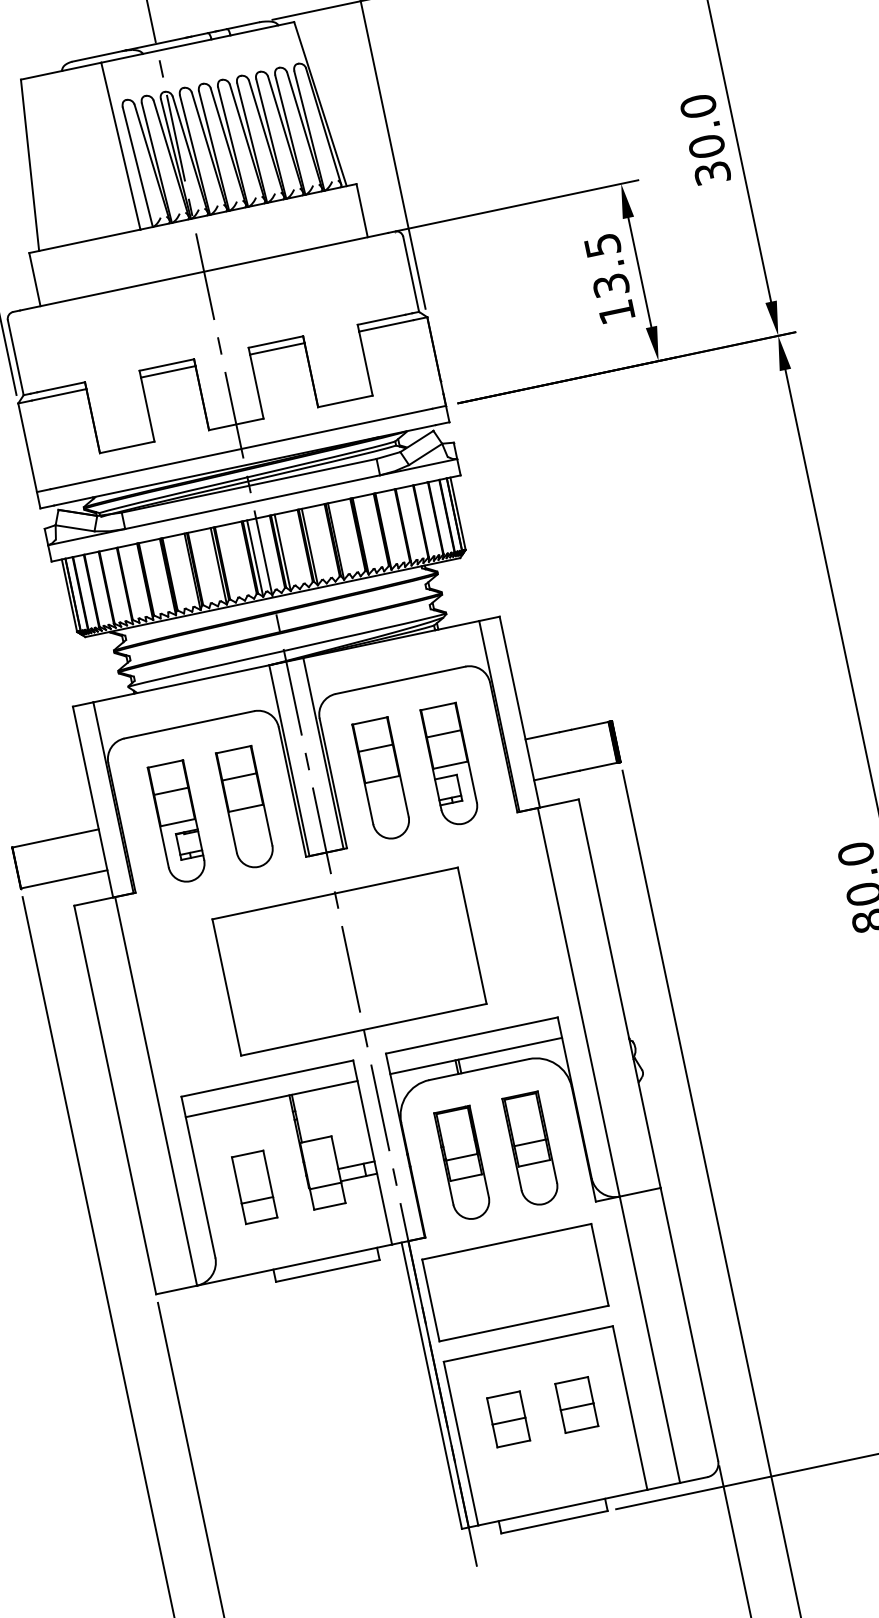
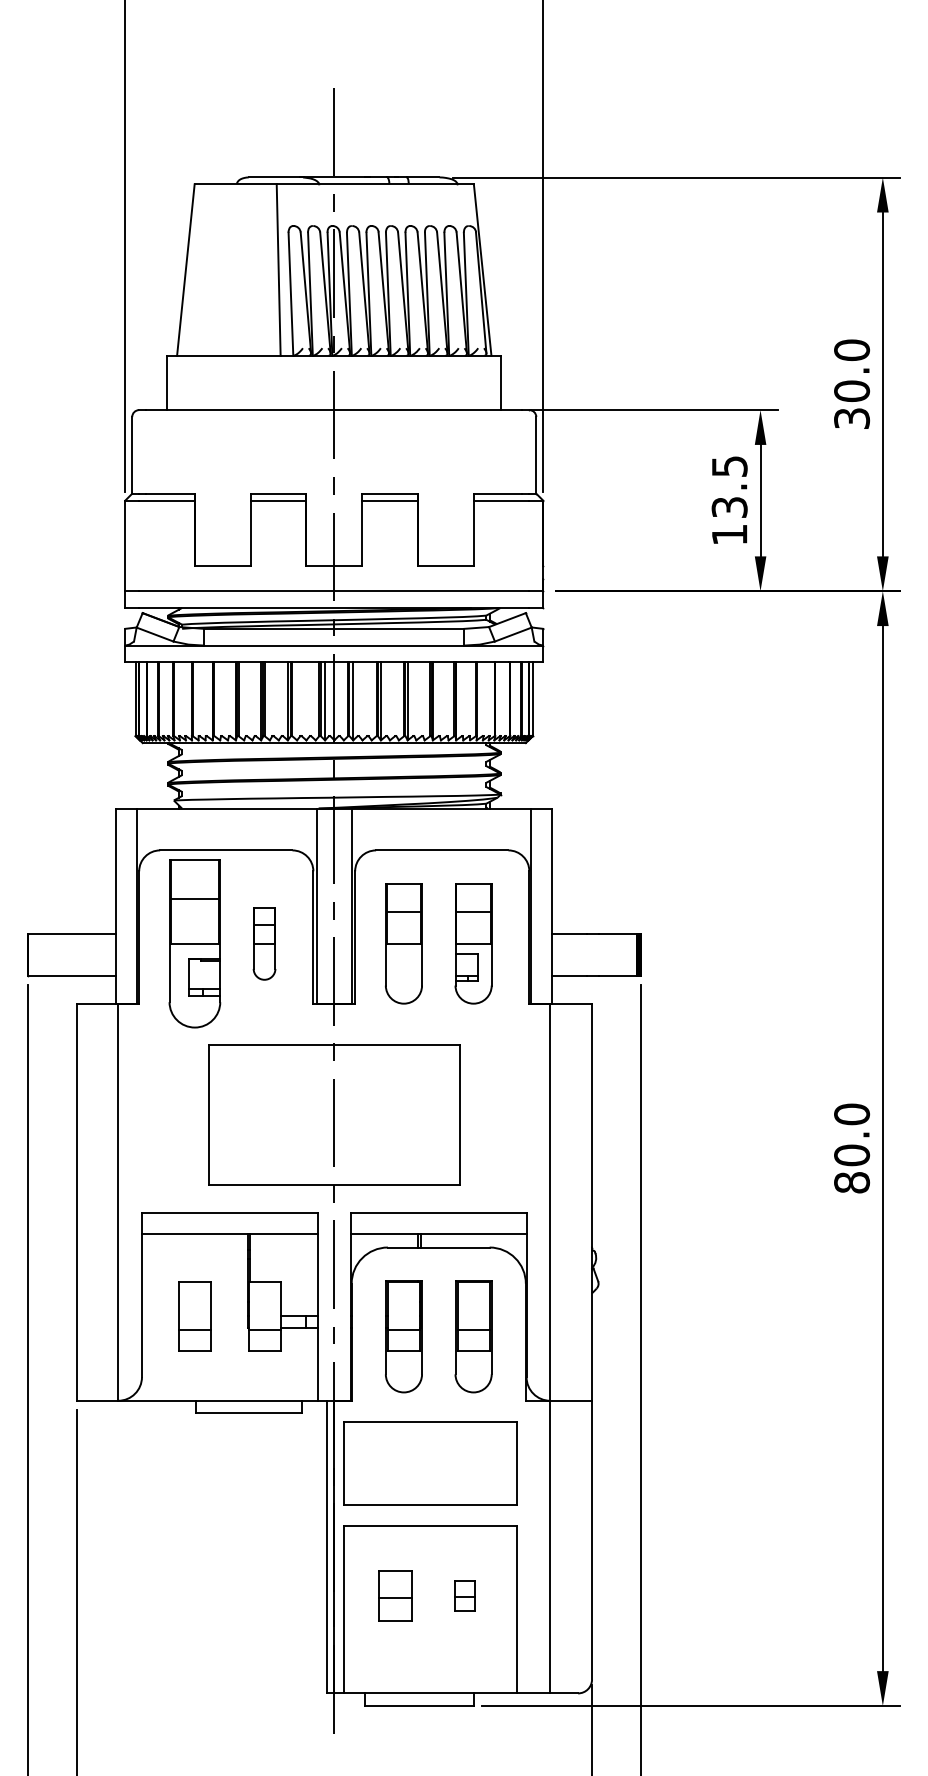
part: (245, 808) -> (264, 943), size x0.6
part: (177, 822) -> (194, 943), size x1.4
part: (576, 1404) -> (465, 1595), size x0.6

